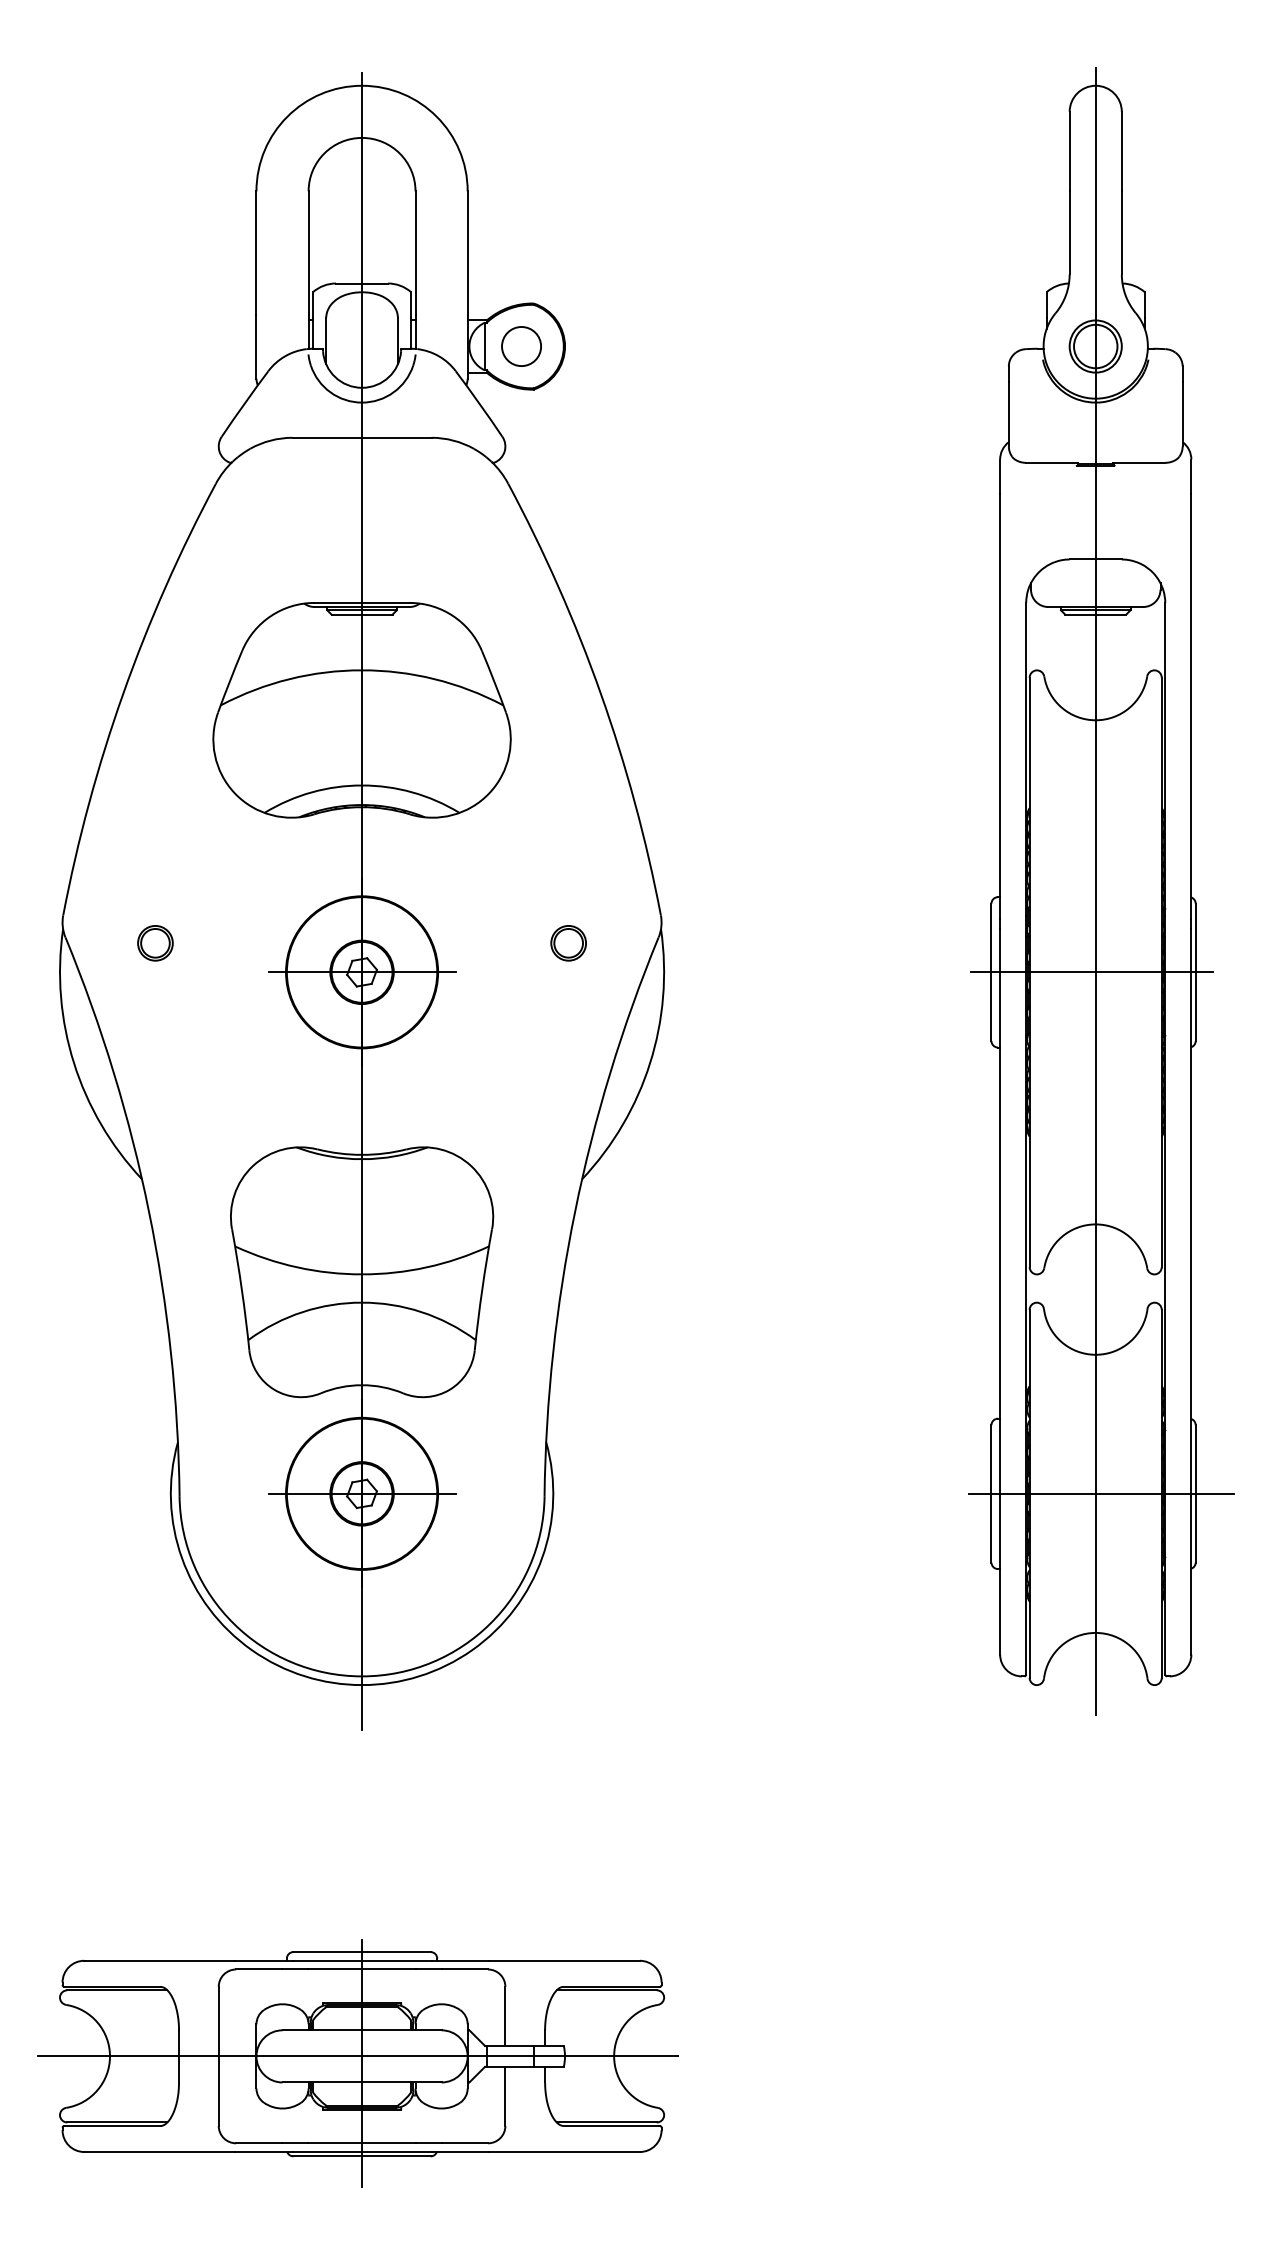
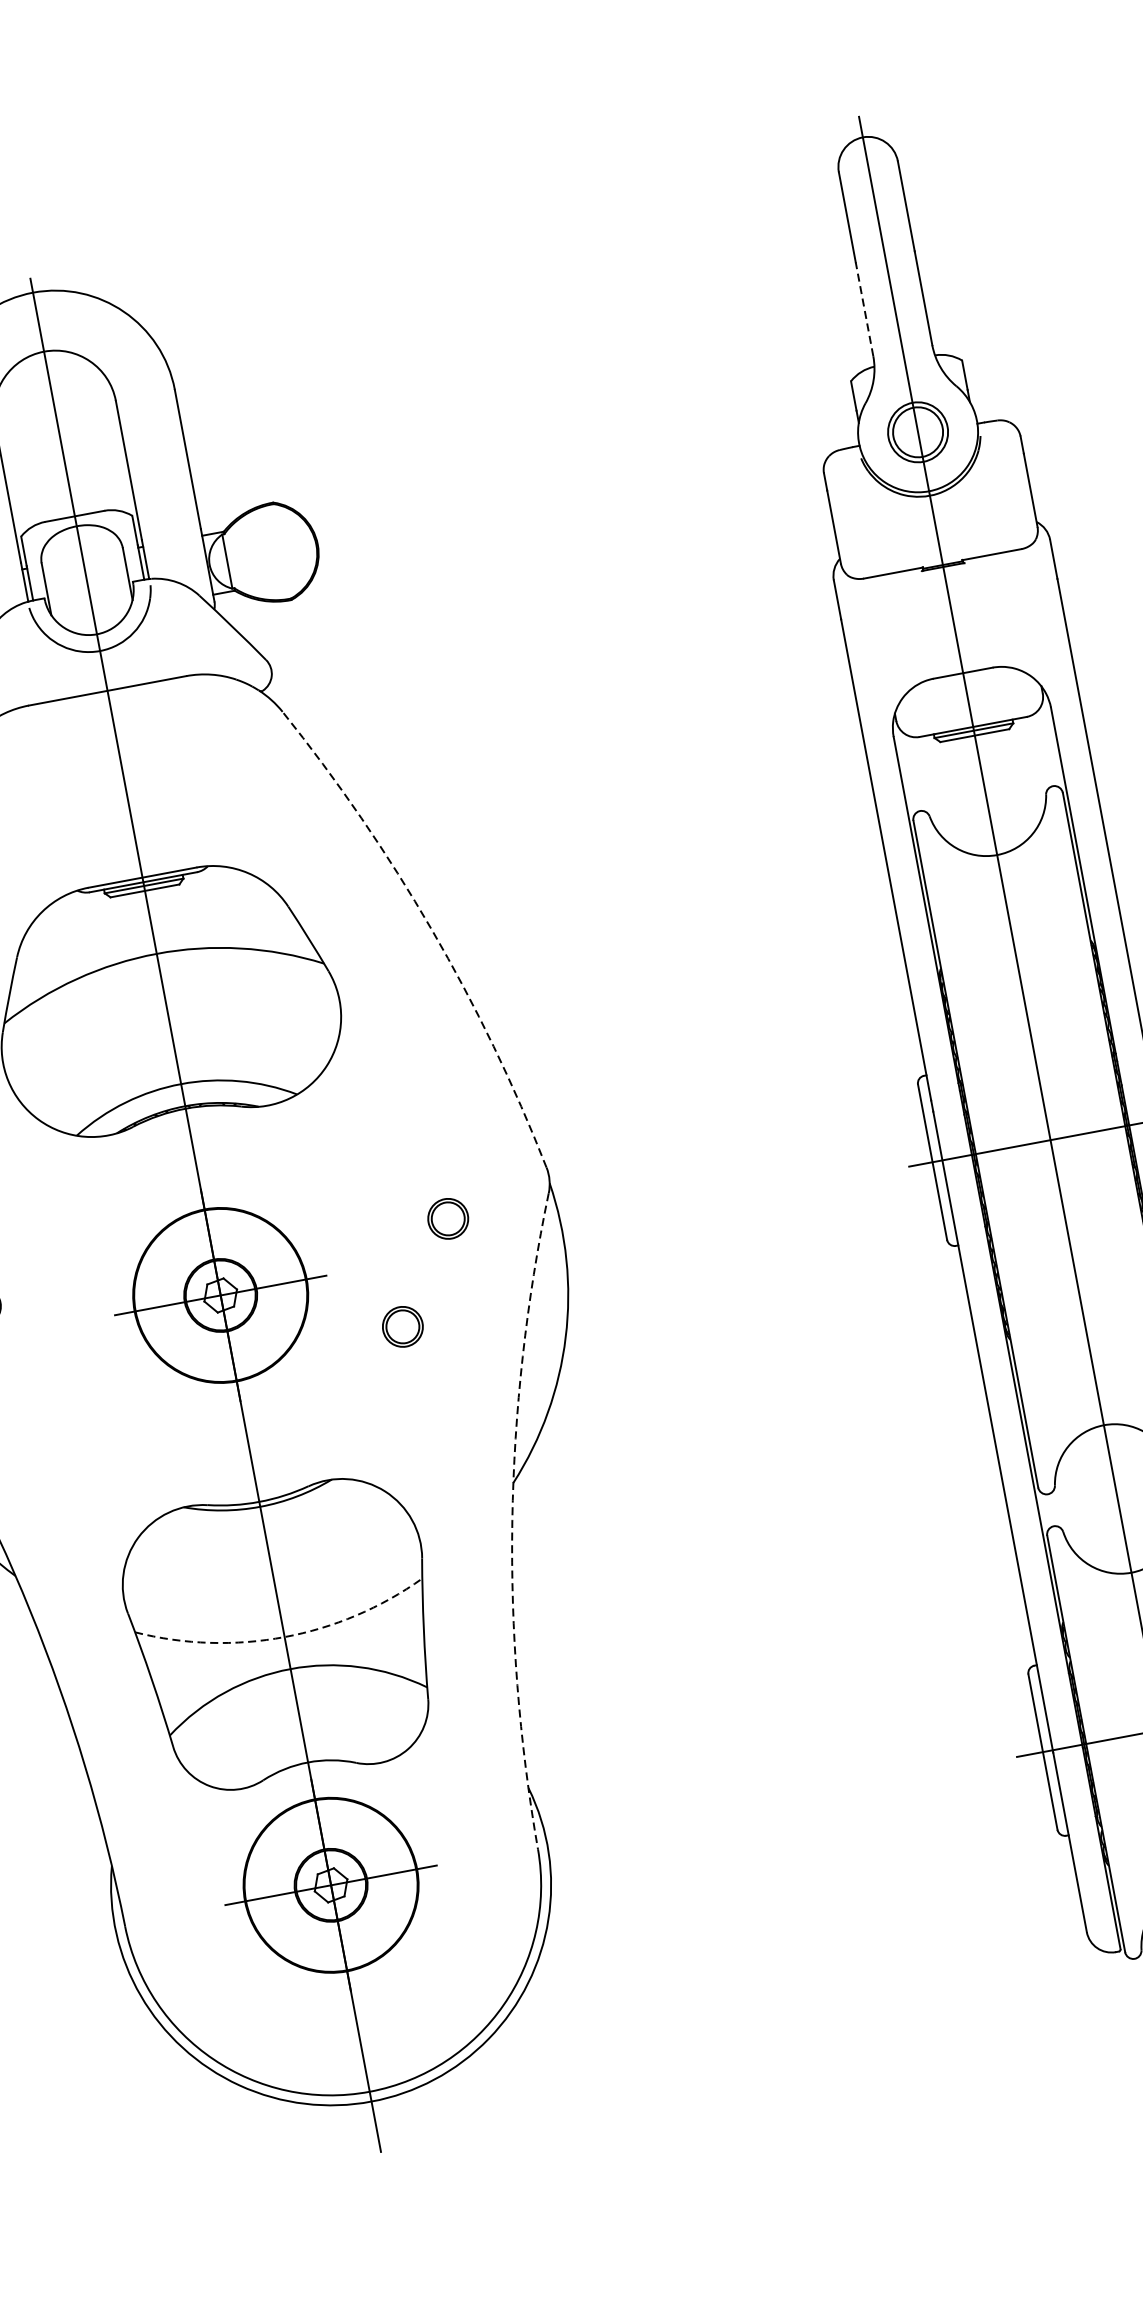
line: (1069, 232) -> (864, 308), solid -> dashed
circle: (521, 346) -> (268, 553), removed
arc: (600, 693) -> (431, 929), solid -> dashed
part: (512, 1028) -> (402, 1327), added
arc: (575, 1211) -> (512, 1520), solid -> dashed
arc: (362, 1274) -> (285, 1637), solid -> dashed

